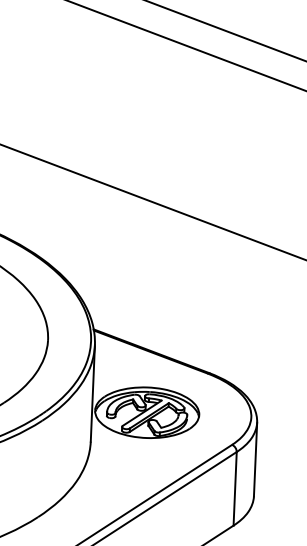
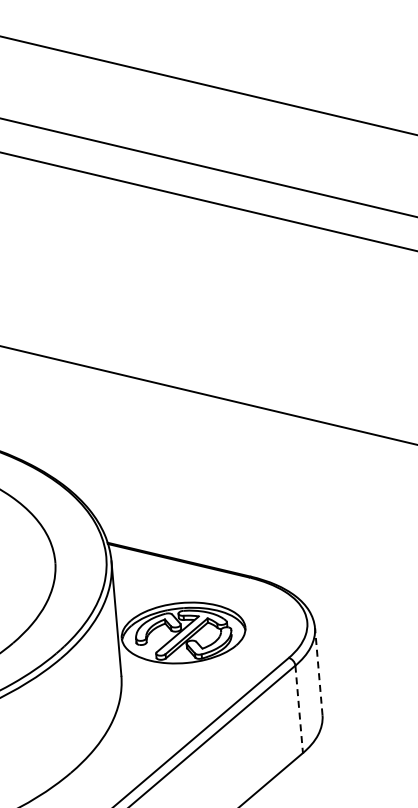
line: (255, 459) -> (318, 671), solid -> dashed
line: (235, 488) -> (299, 709), solid -> dashed

